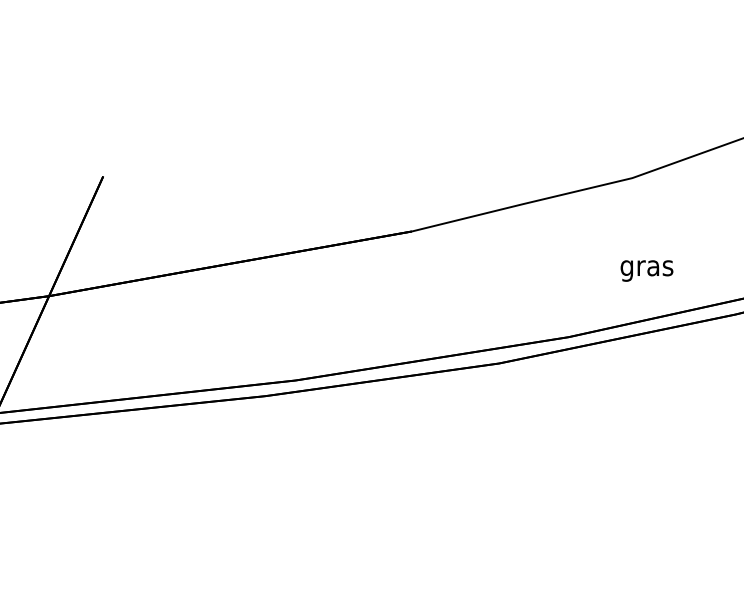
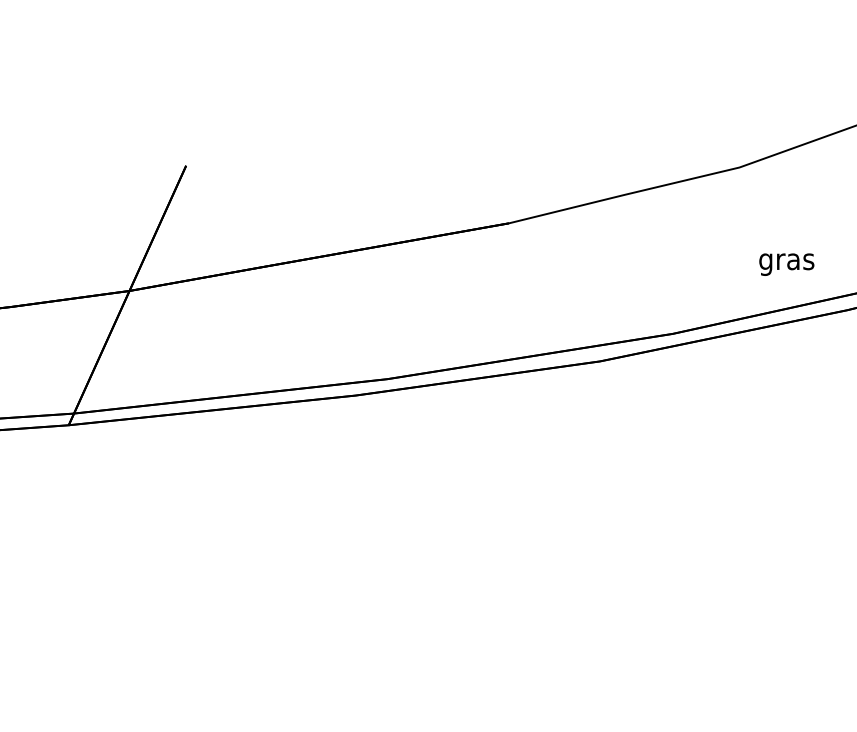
text: (646, 270) -> (786, 264), moved

